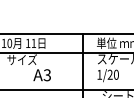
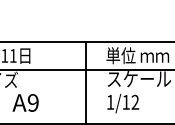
text: (112, 74) -> (129, 101), 1/20 -> 1/12
text: (46, 75) -> (31, 103), A3 -> A9

